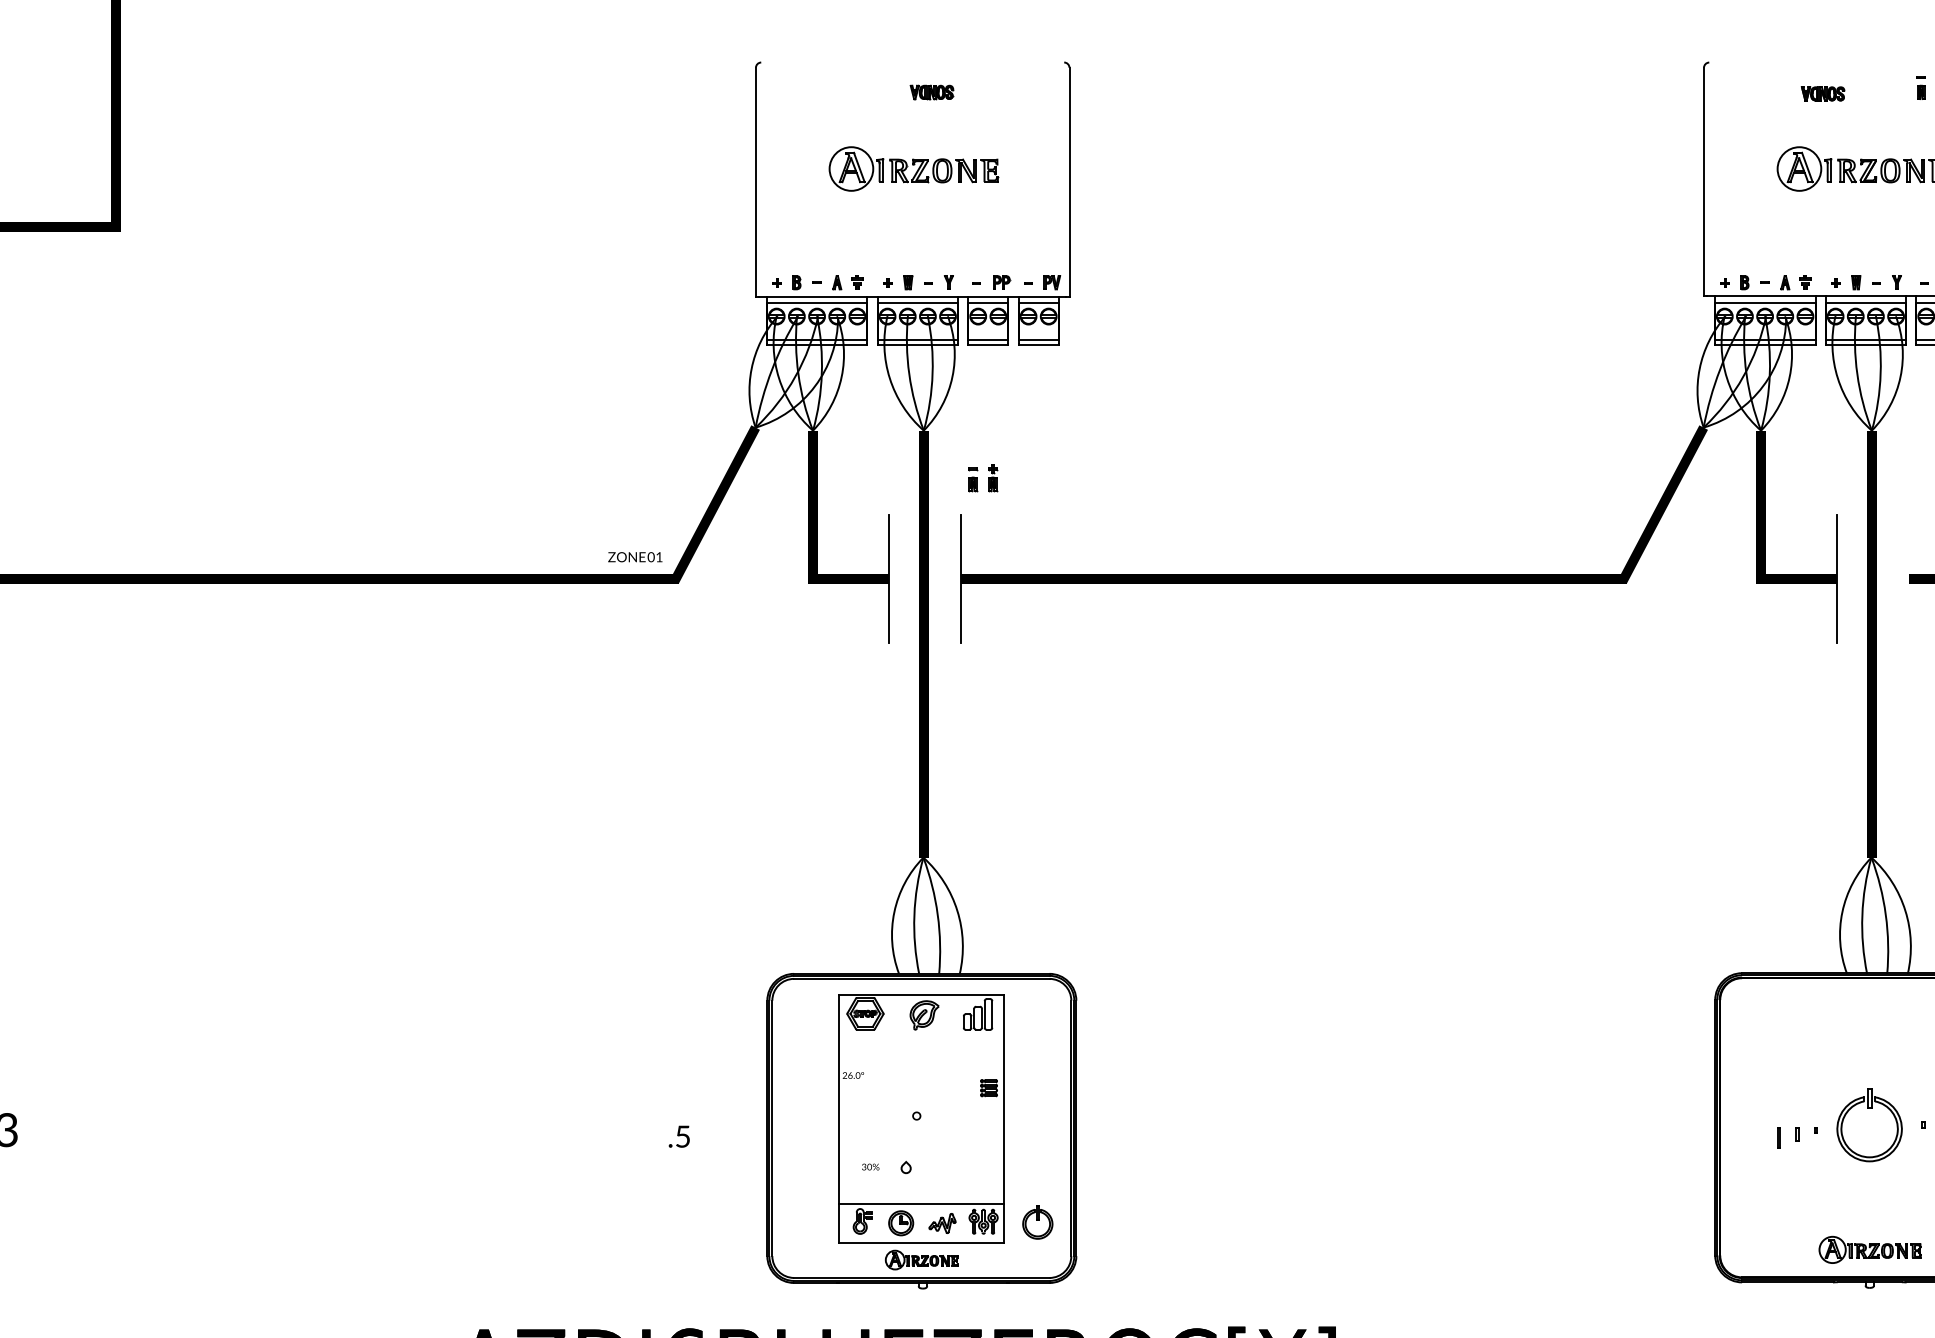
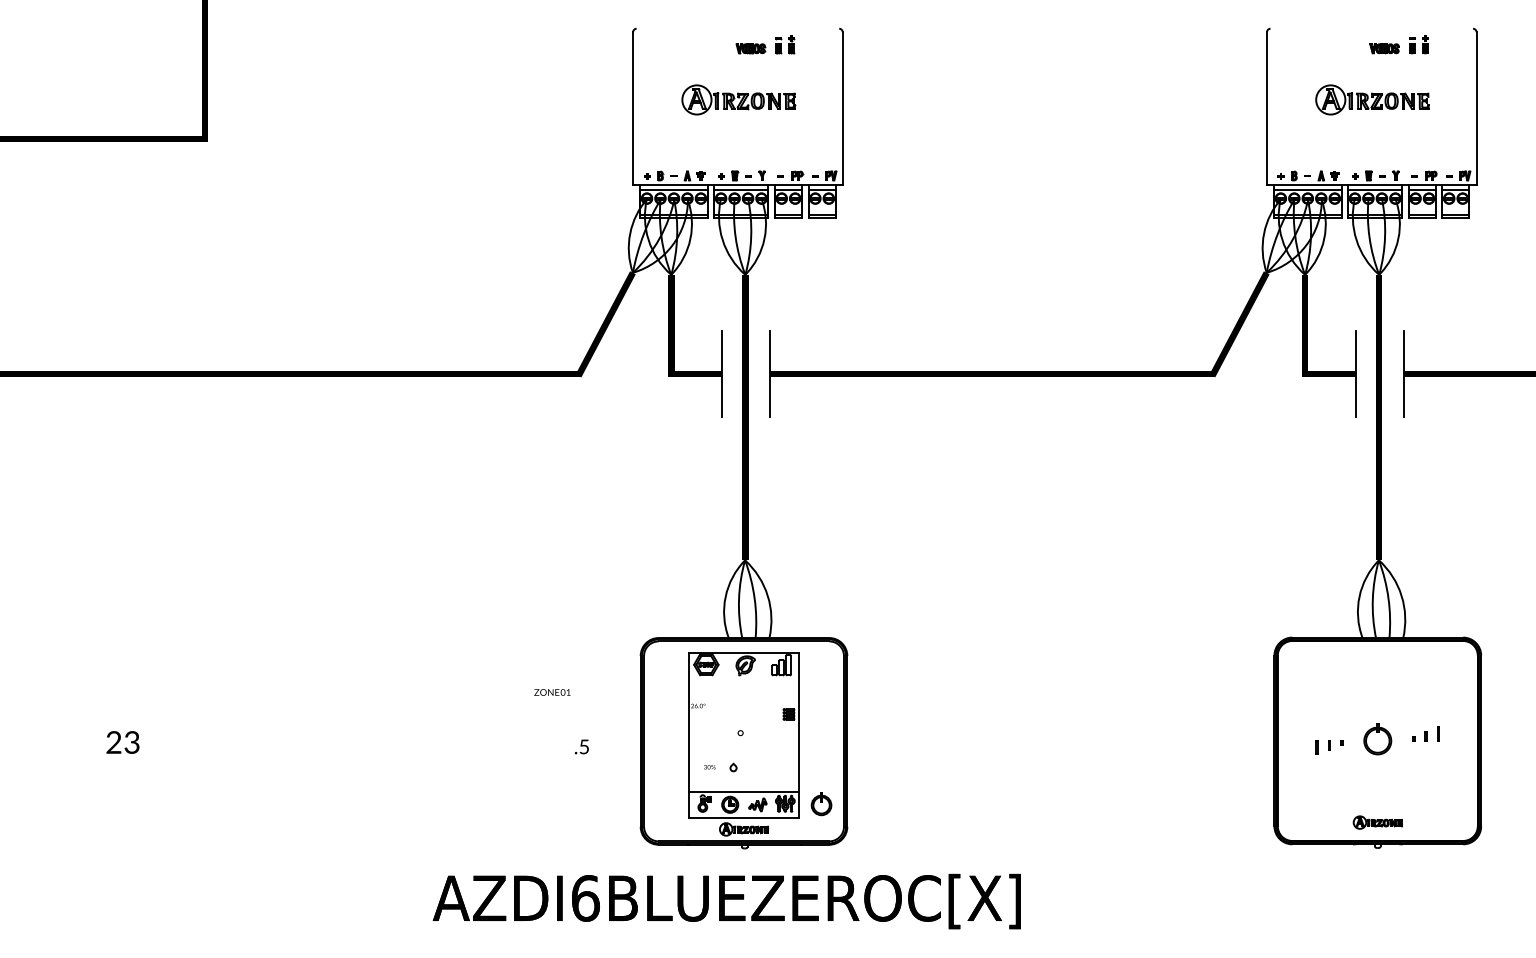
part: (1822, 93) -> (1384, 48), moved
part: (983, 477) -> (785, 44), moved
text: (635, 557) -> (552, 692), moved
line: (1909, 578) -> (1404, 373), added
part: (1869, 1125) -> (1377, 739), size x0.62
part: (1869, 1249) -> (1377, 822), size x0.71

